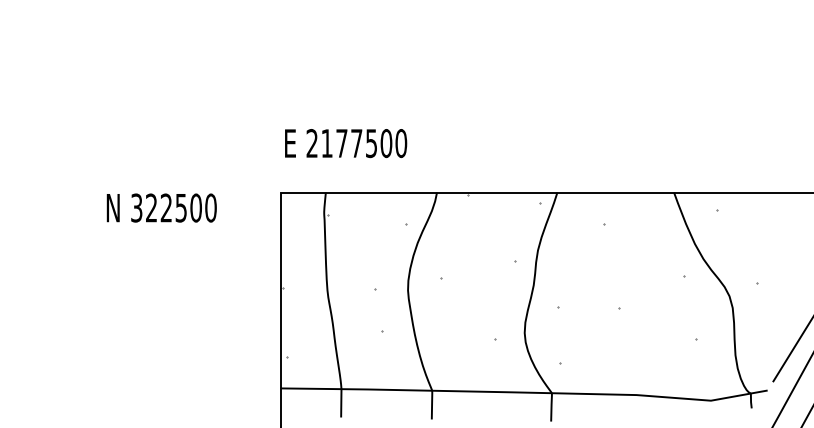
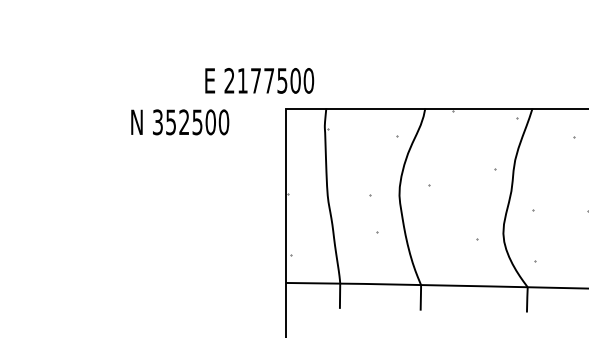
text: (346, 143) -> (260, 80), moved
text: (151, 207) -> (171, 121), 322500 -> 352500

